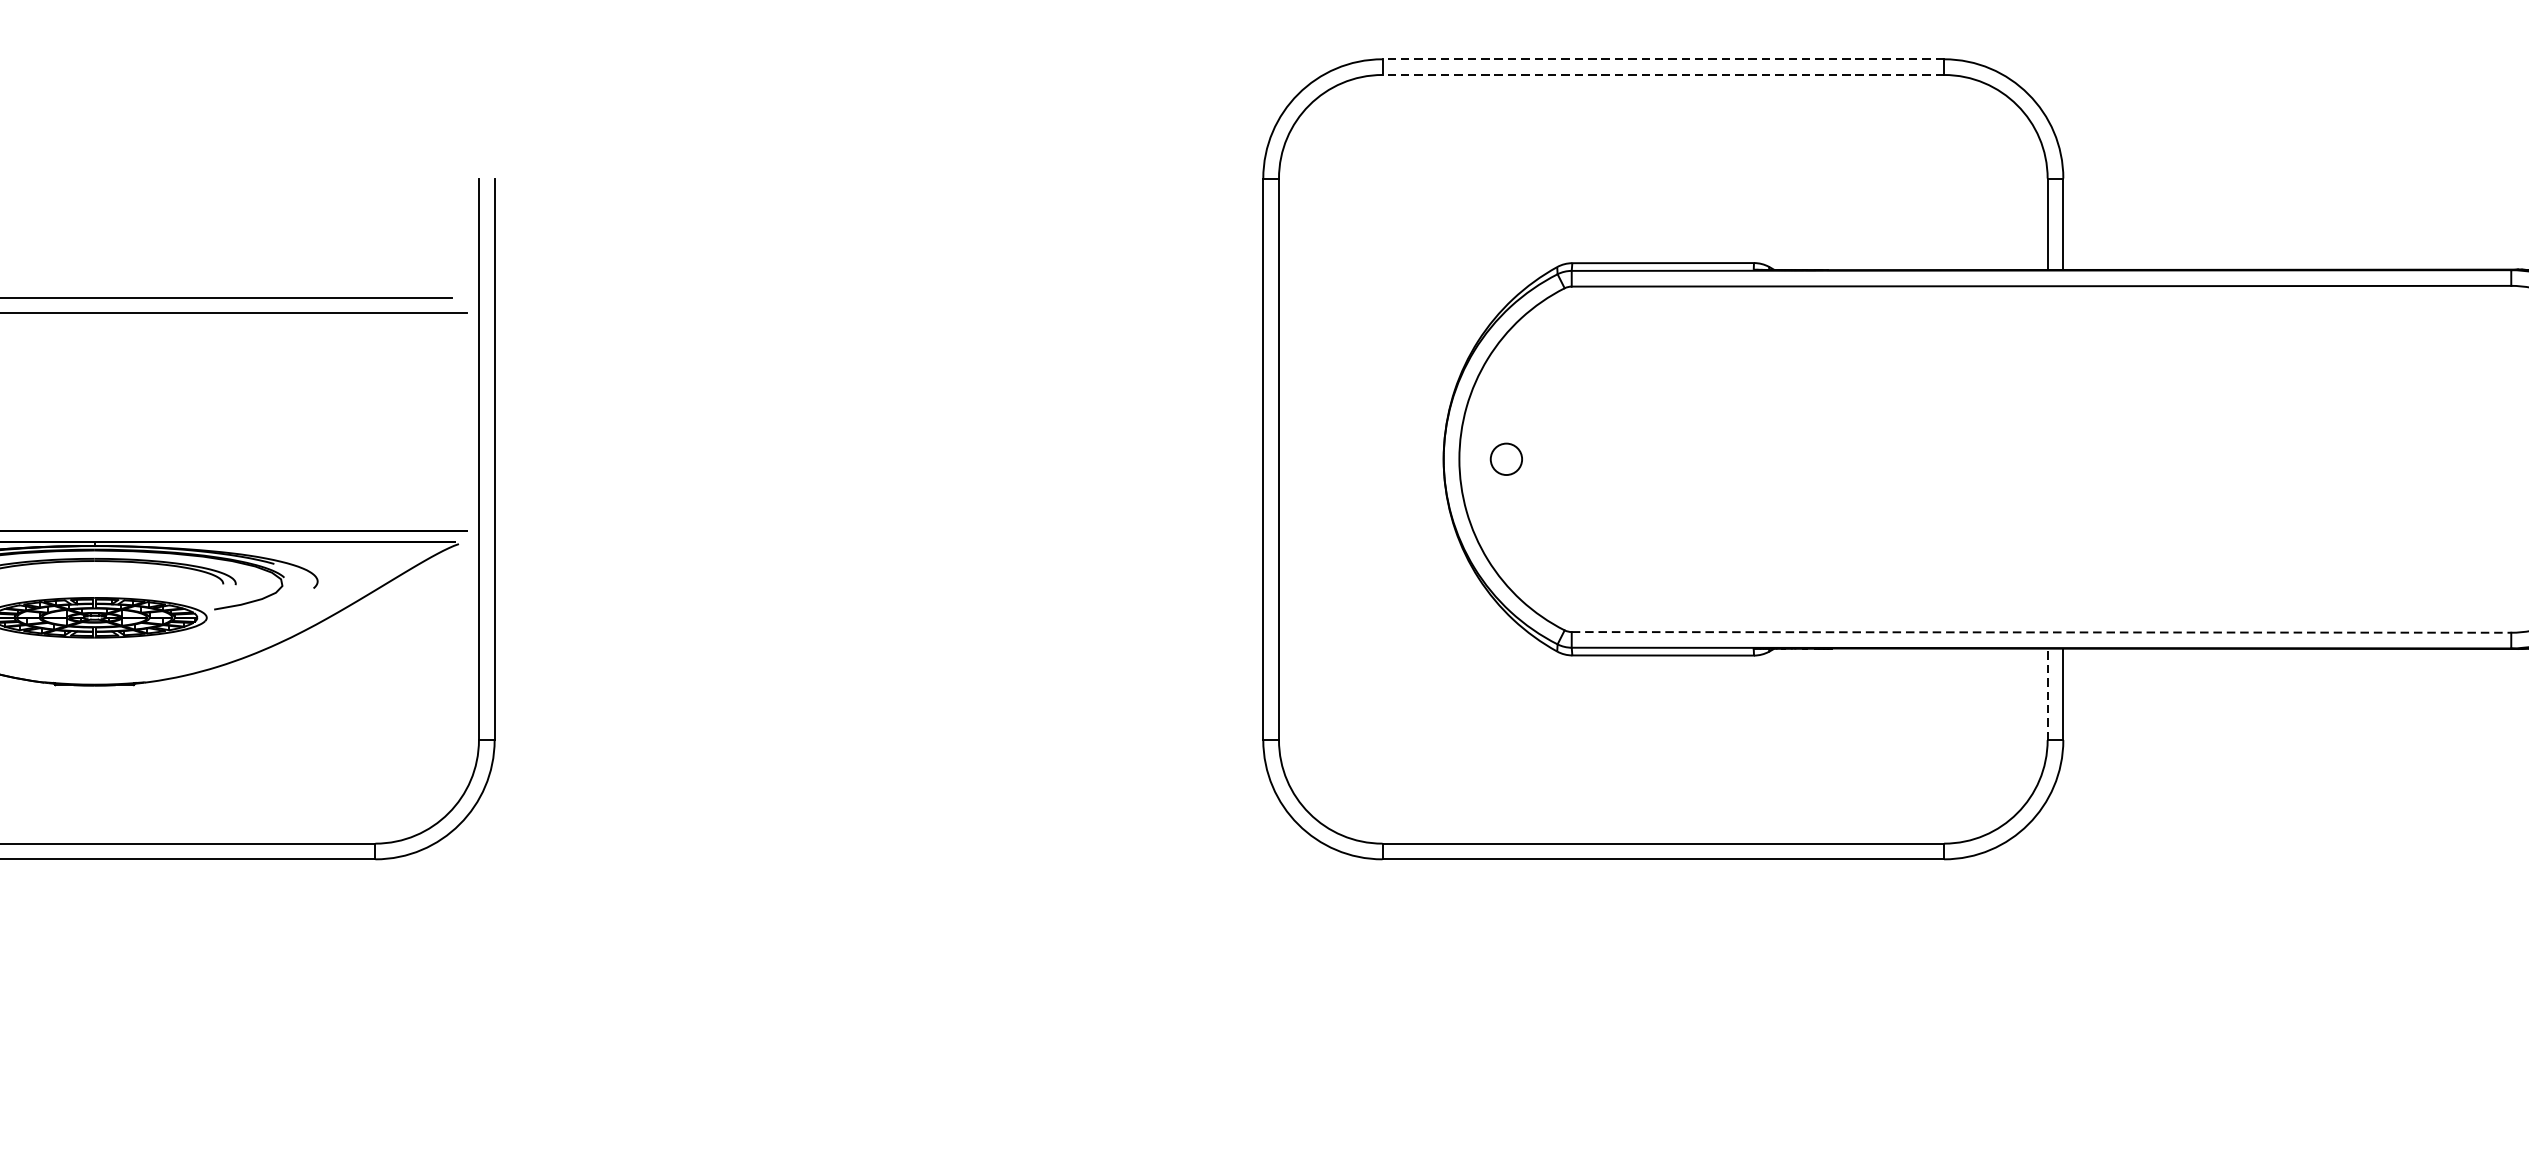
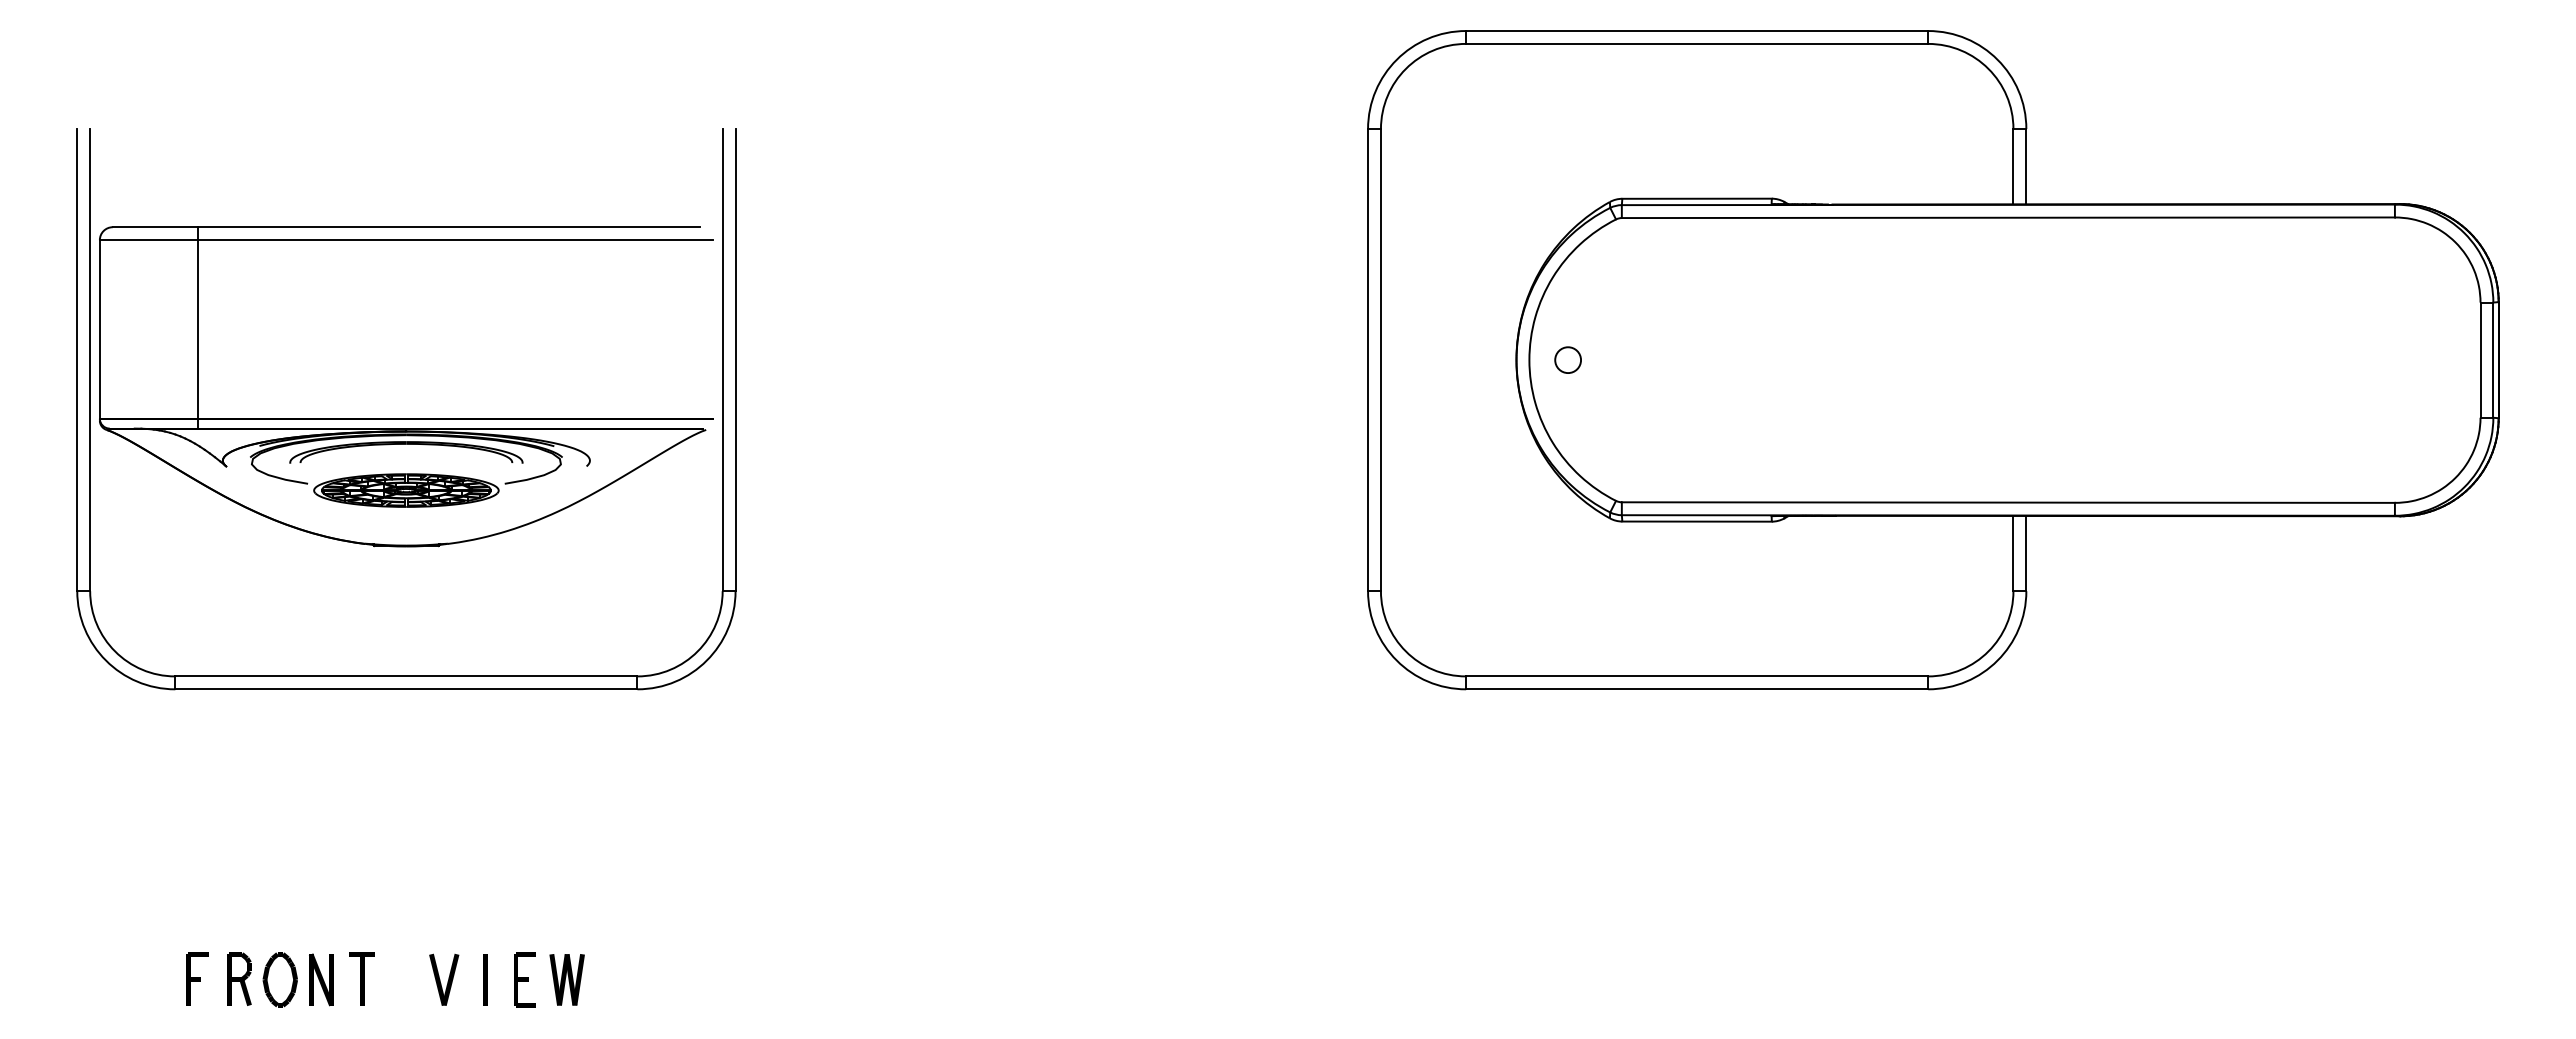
line: (1662, 59) -> (1696, 31), dashed -> solid
line: (1662, 74) -> (1696, 43), dashed -> solid
line: (2041, 632) -> (2008, 502), dashed -> solid
line: (2047, 694) -> (2013, 553), dashed -> solid

